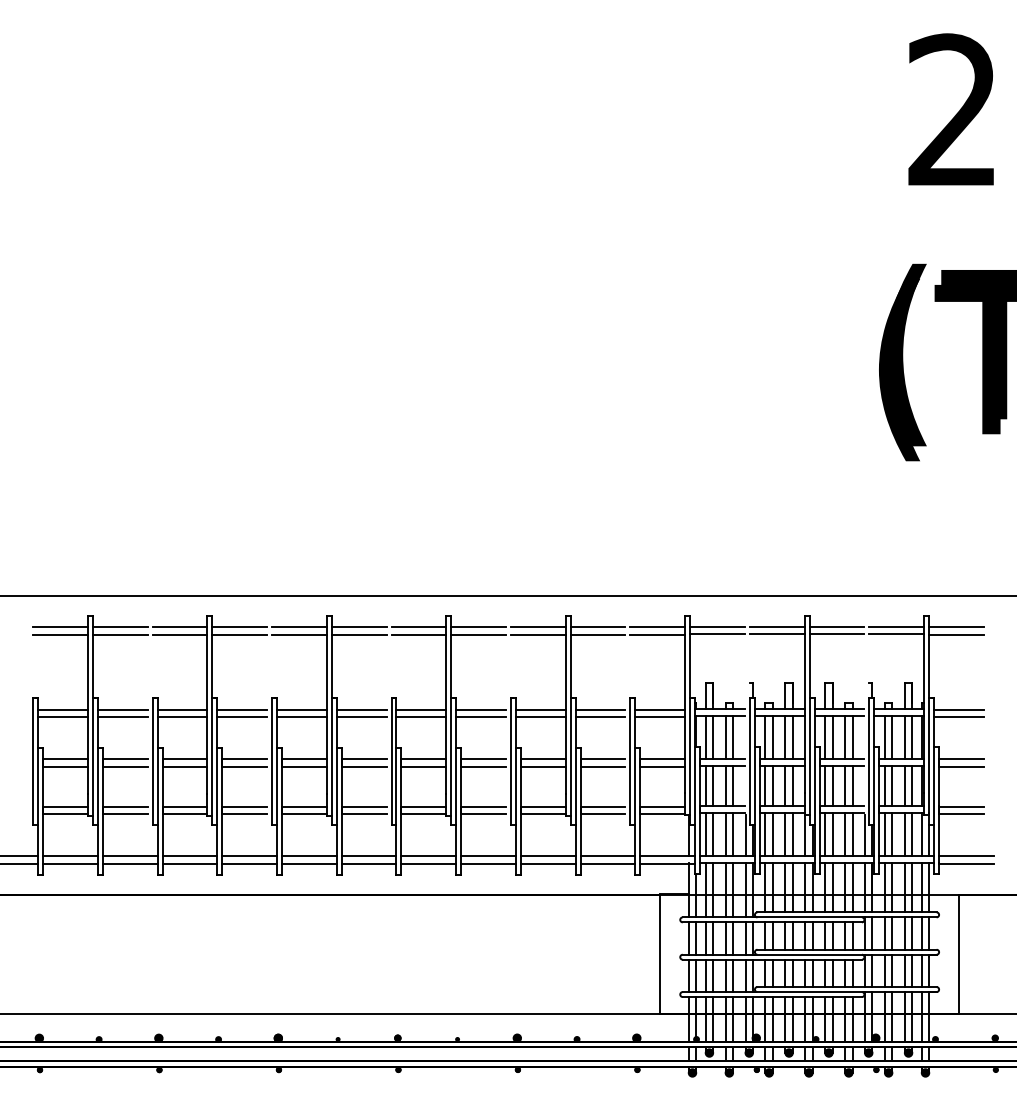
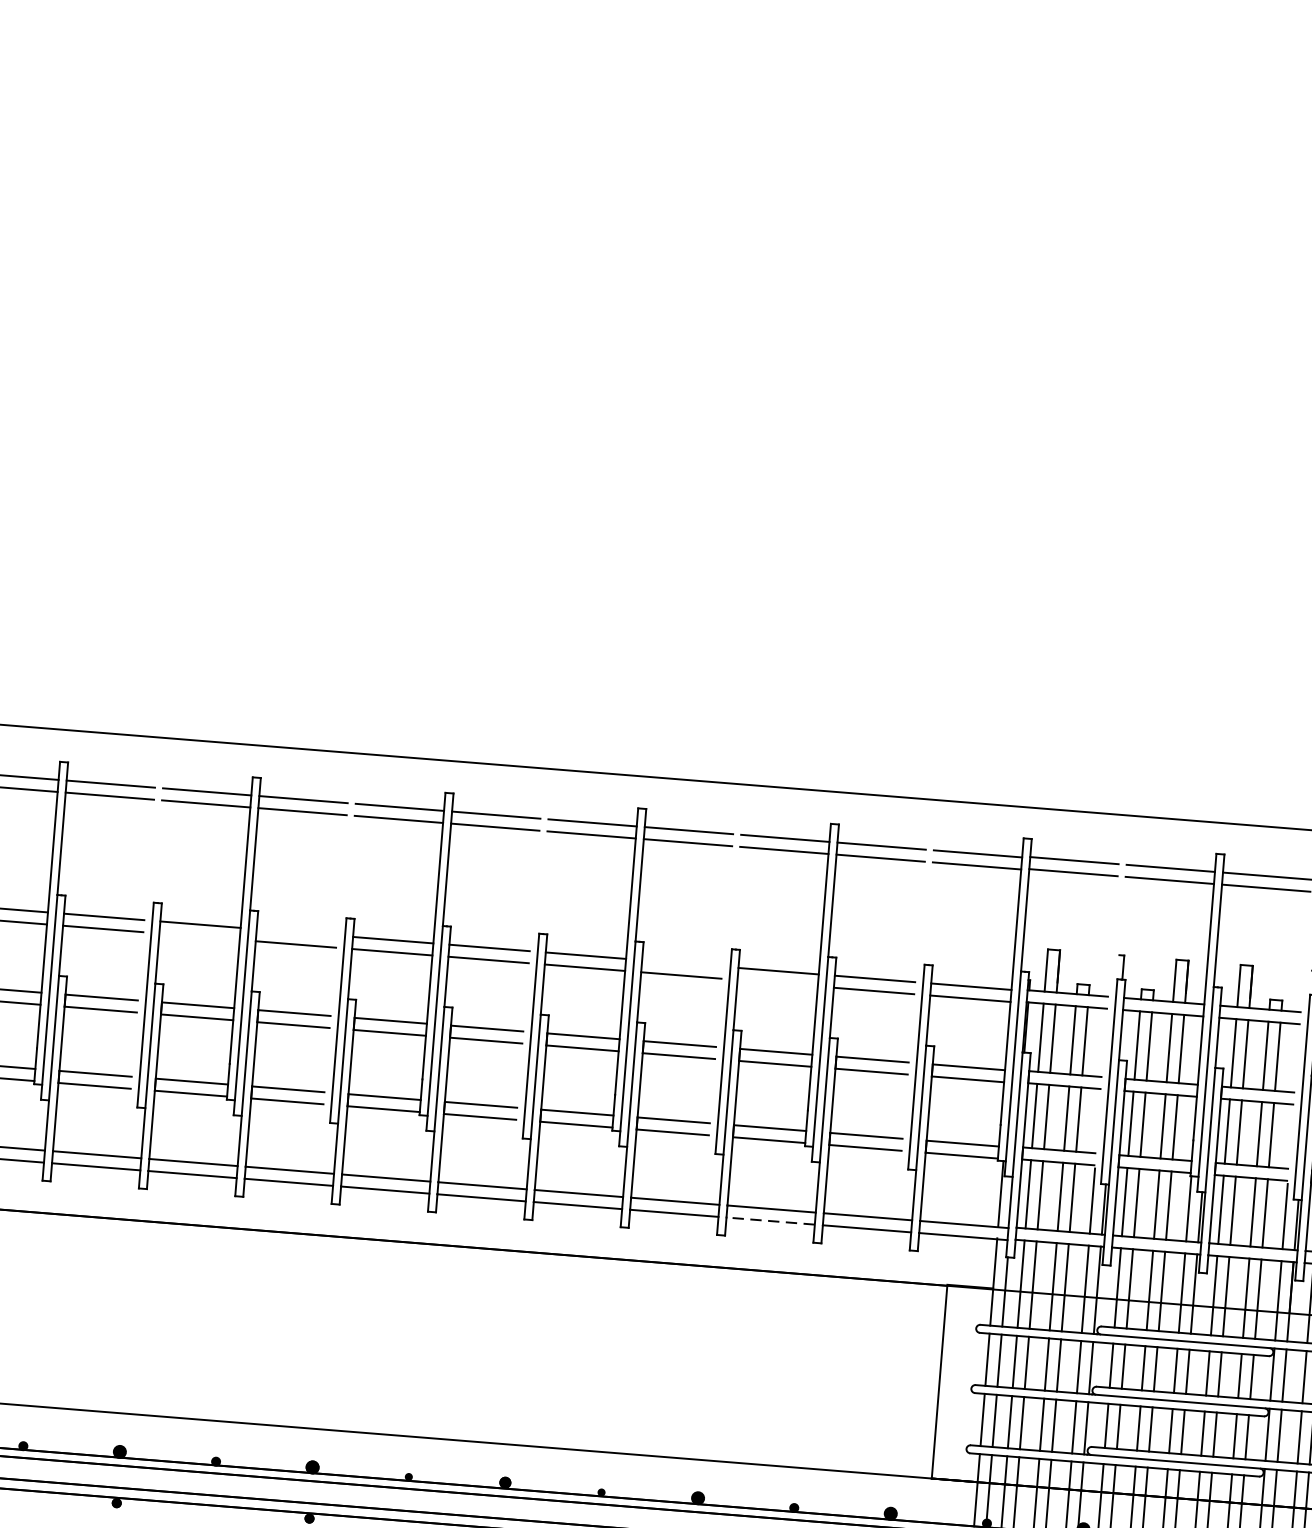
line: (242, 709) -> (297, 932), removed
line: (481, 709) -> (682, 963), removed
line: (182, 717) -> (199, 937), removed
line: (540, 717) -> (777, 983), removed
line: (547, 863) -> (769, 1220), solid -> dashed

